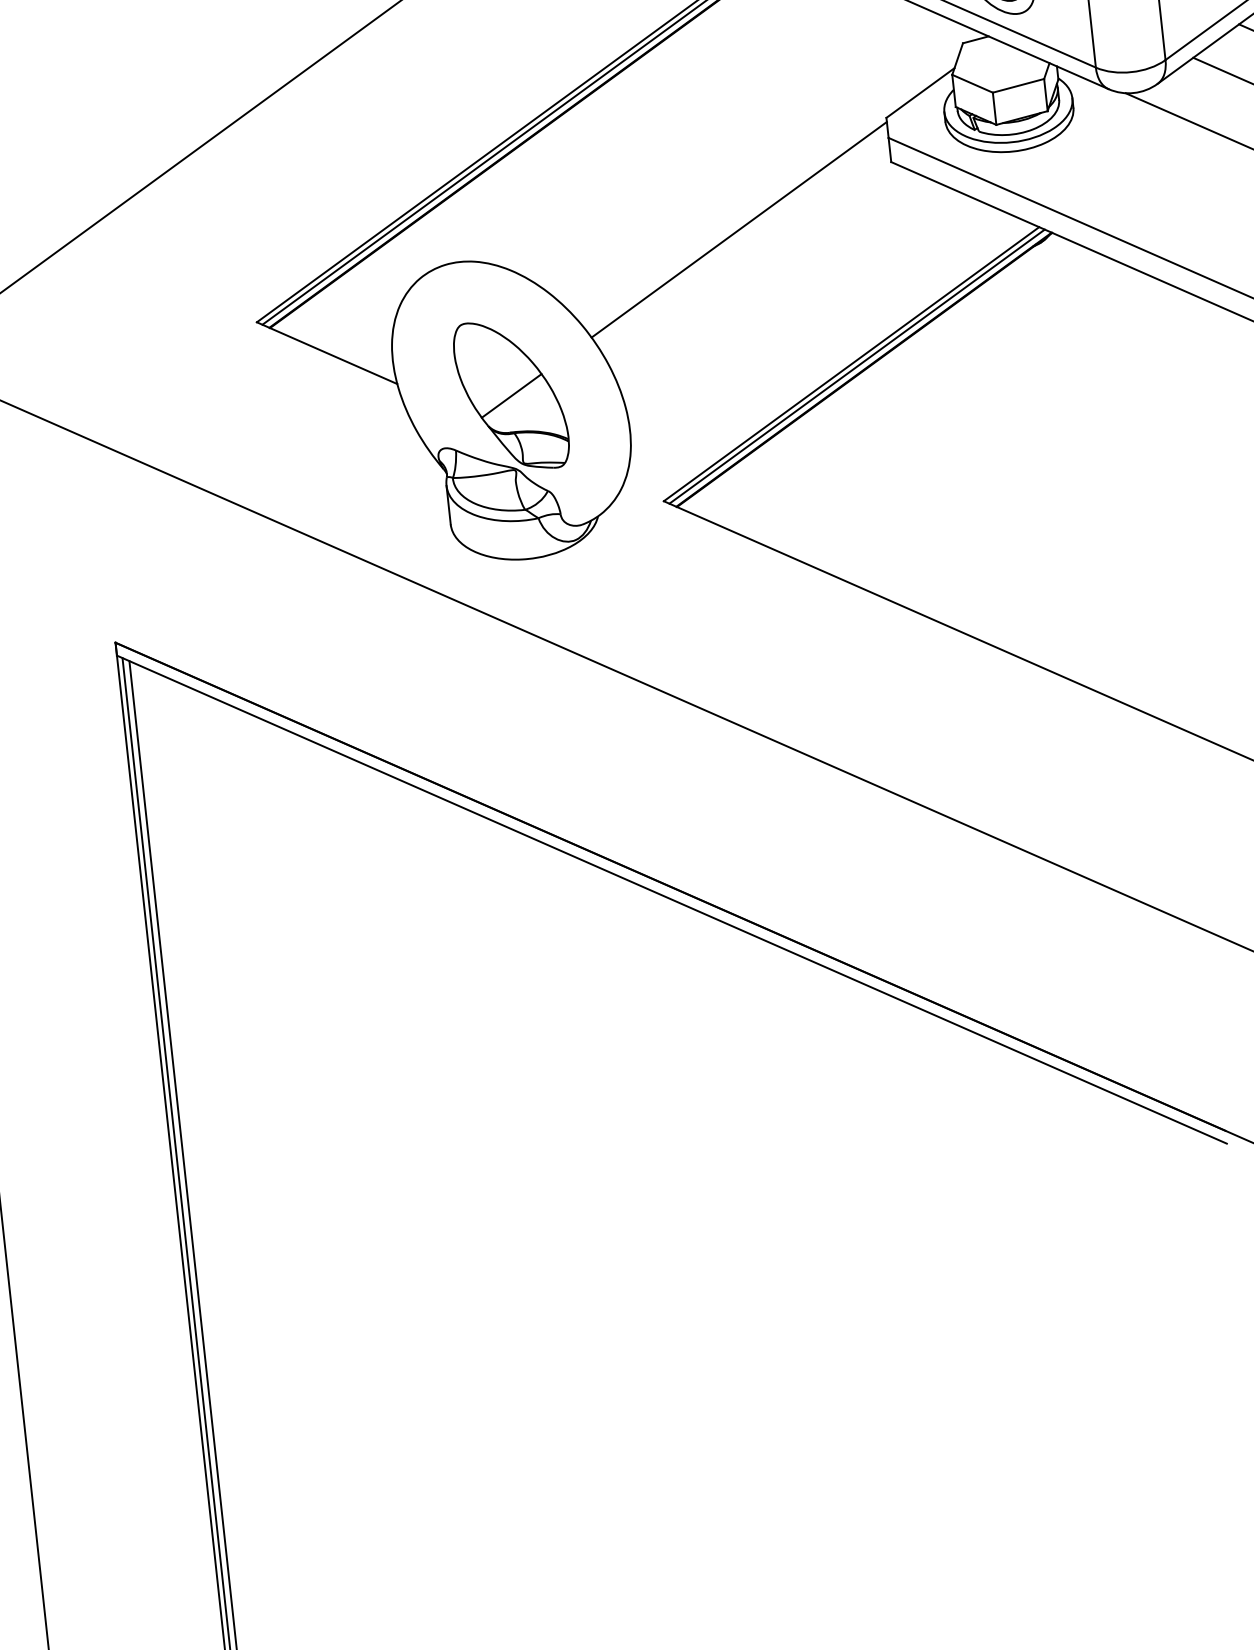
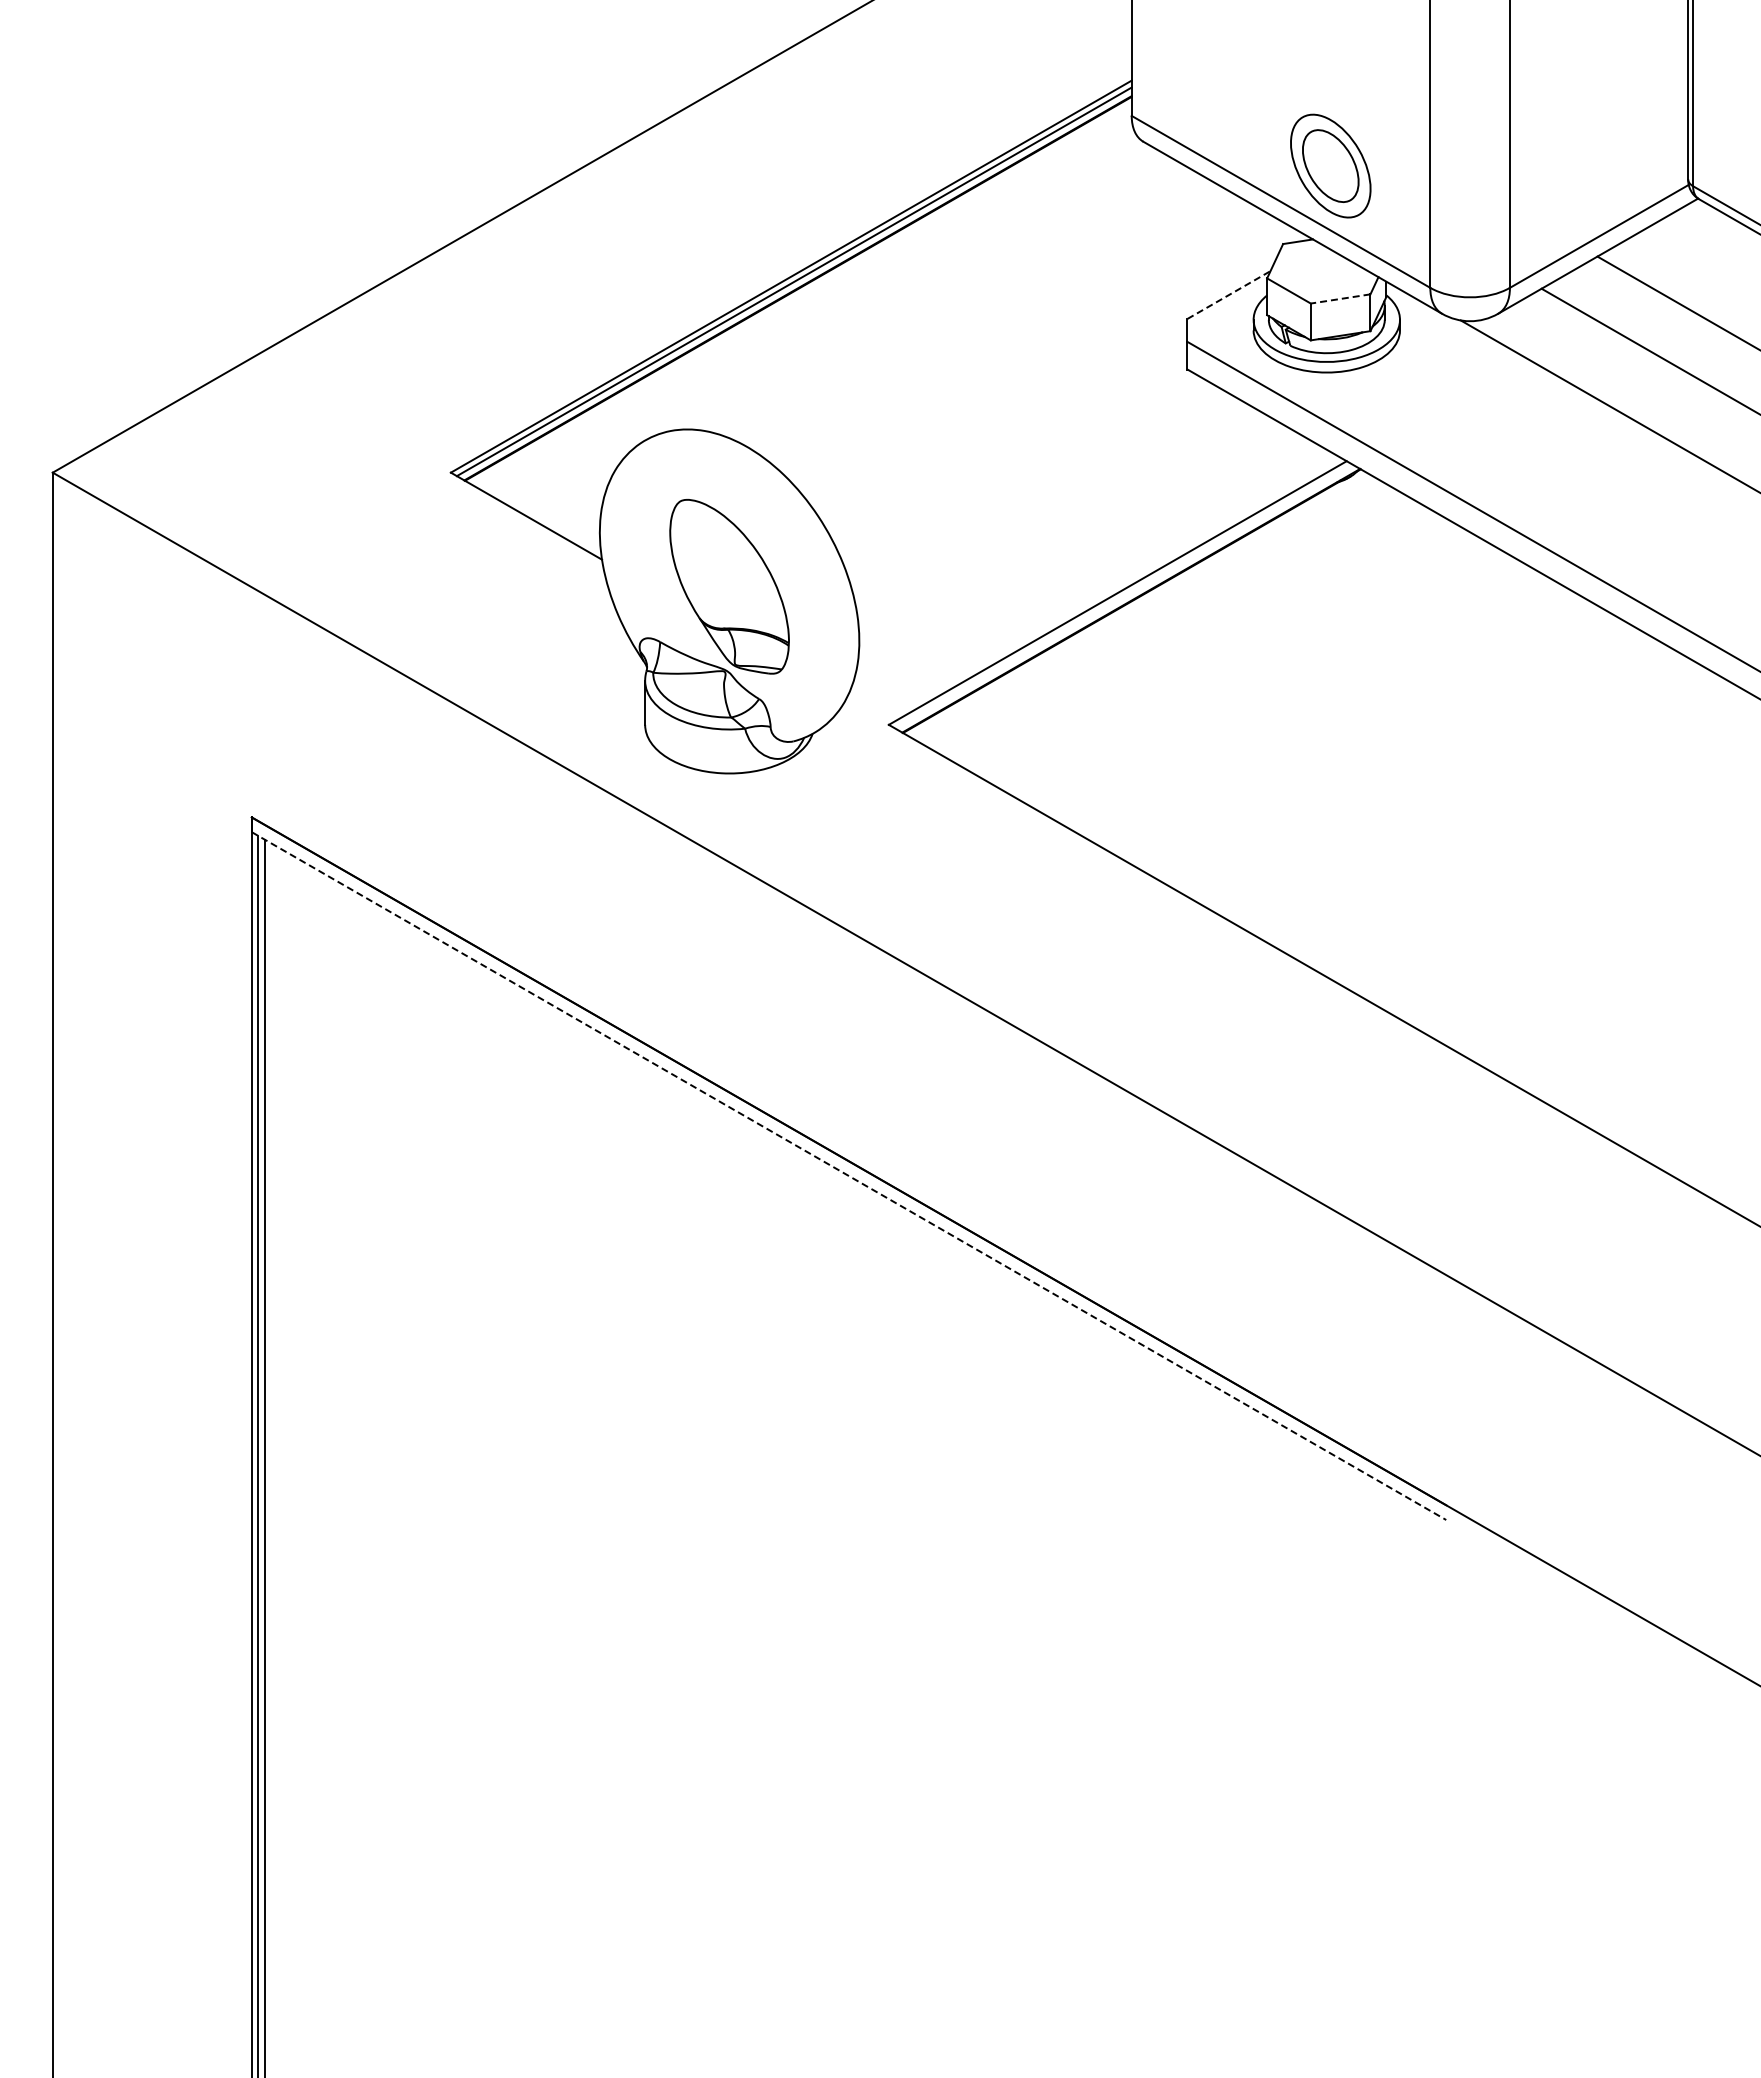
line: (1018, 86) -> (1340, 299), solid -> dashed
line: (920, 93) -> (1229, 295), solid -> dashed
line: (739, 229) -> (1007, 427), removed
line: (856, 366) -> (1123, 596), removed
line: (511, 396) -> (729, 587), removed
line: (672, 899) -> (849, 1176), solid -> dashed

